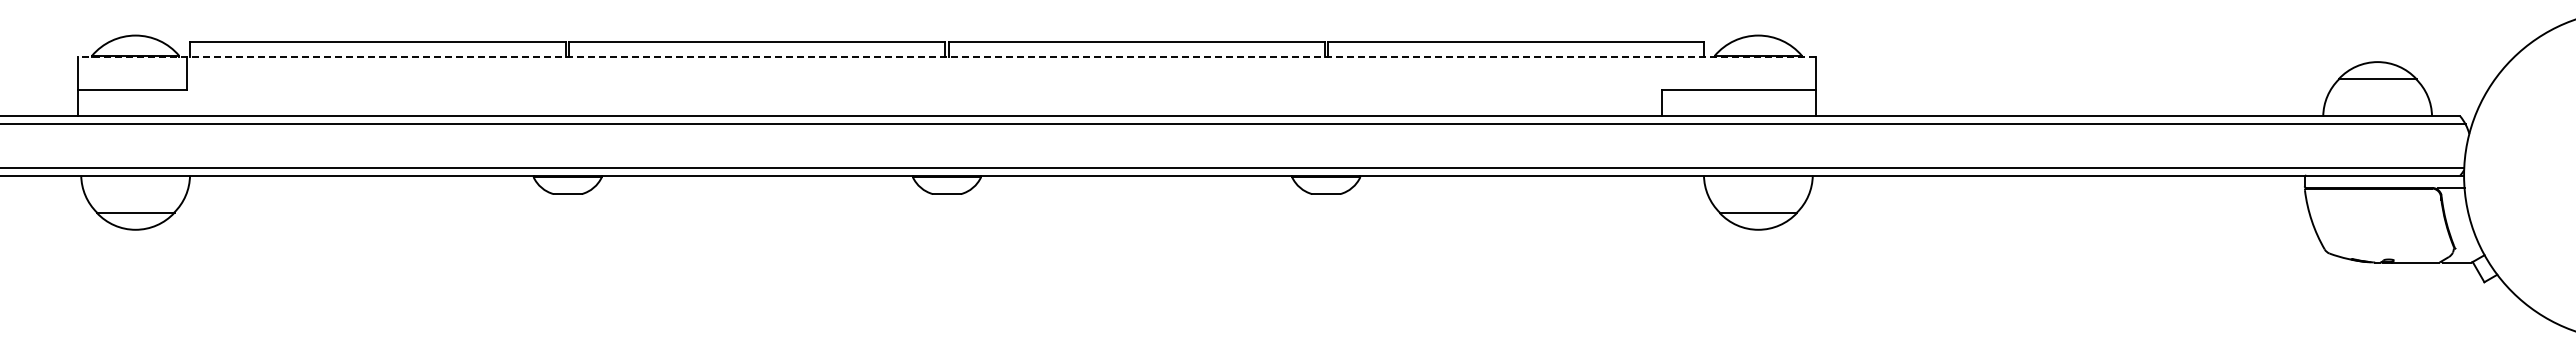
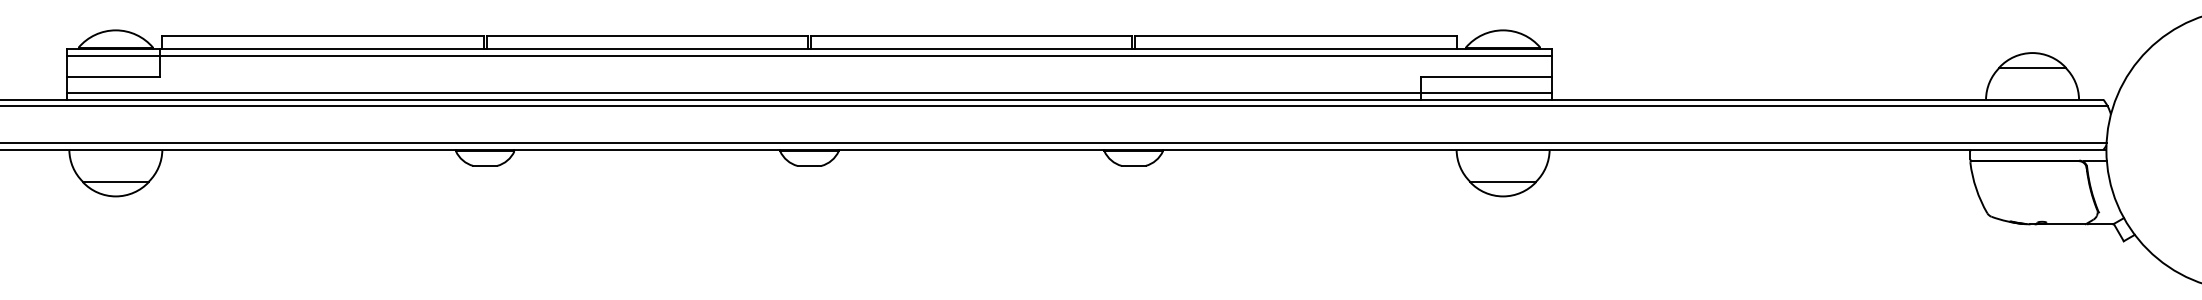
line: (947, 57) -> (809, 49), dashed -> solid
line: (946, 65) -> (809, 55), added
line: (946, 108) -> (809, 92), added

